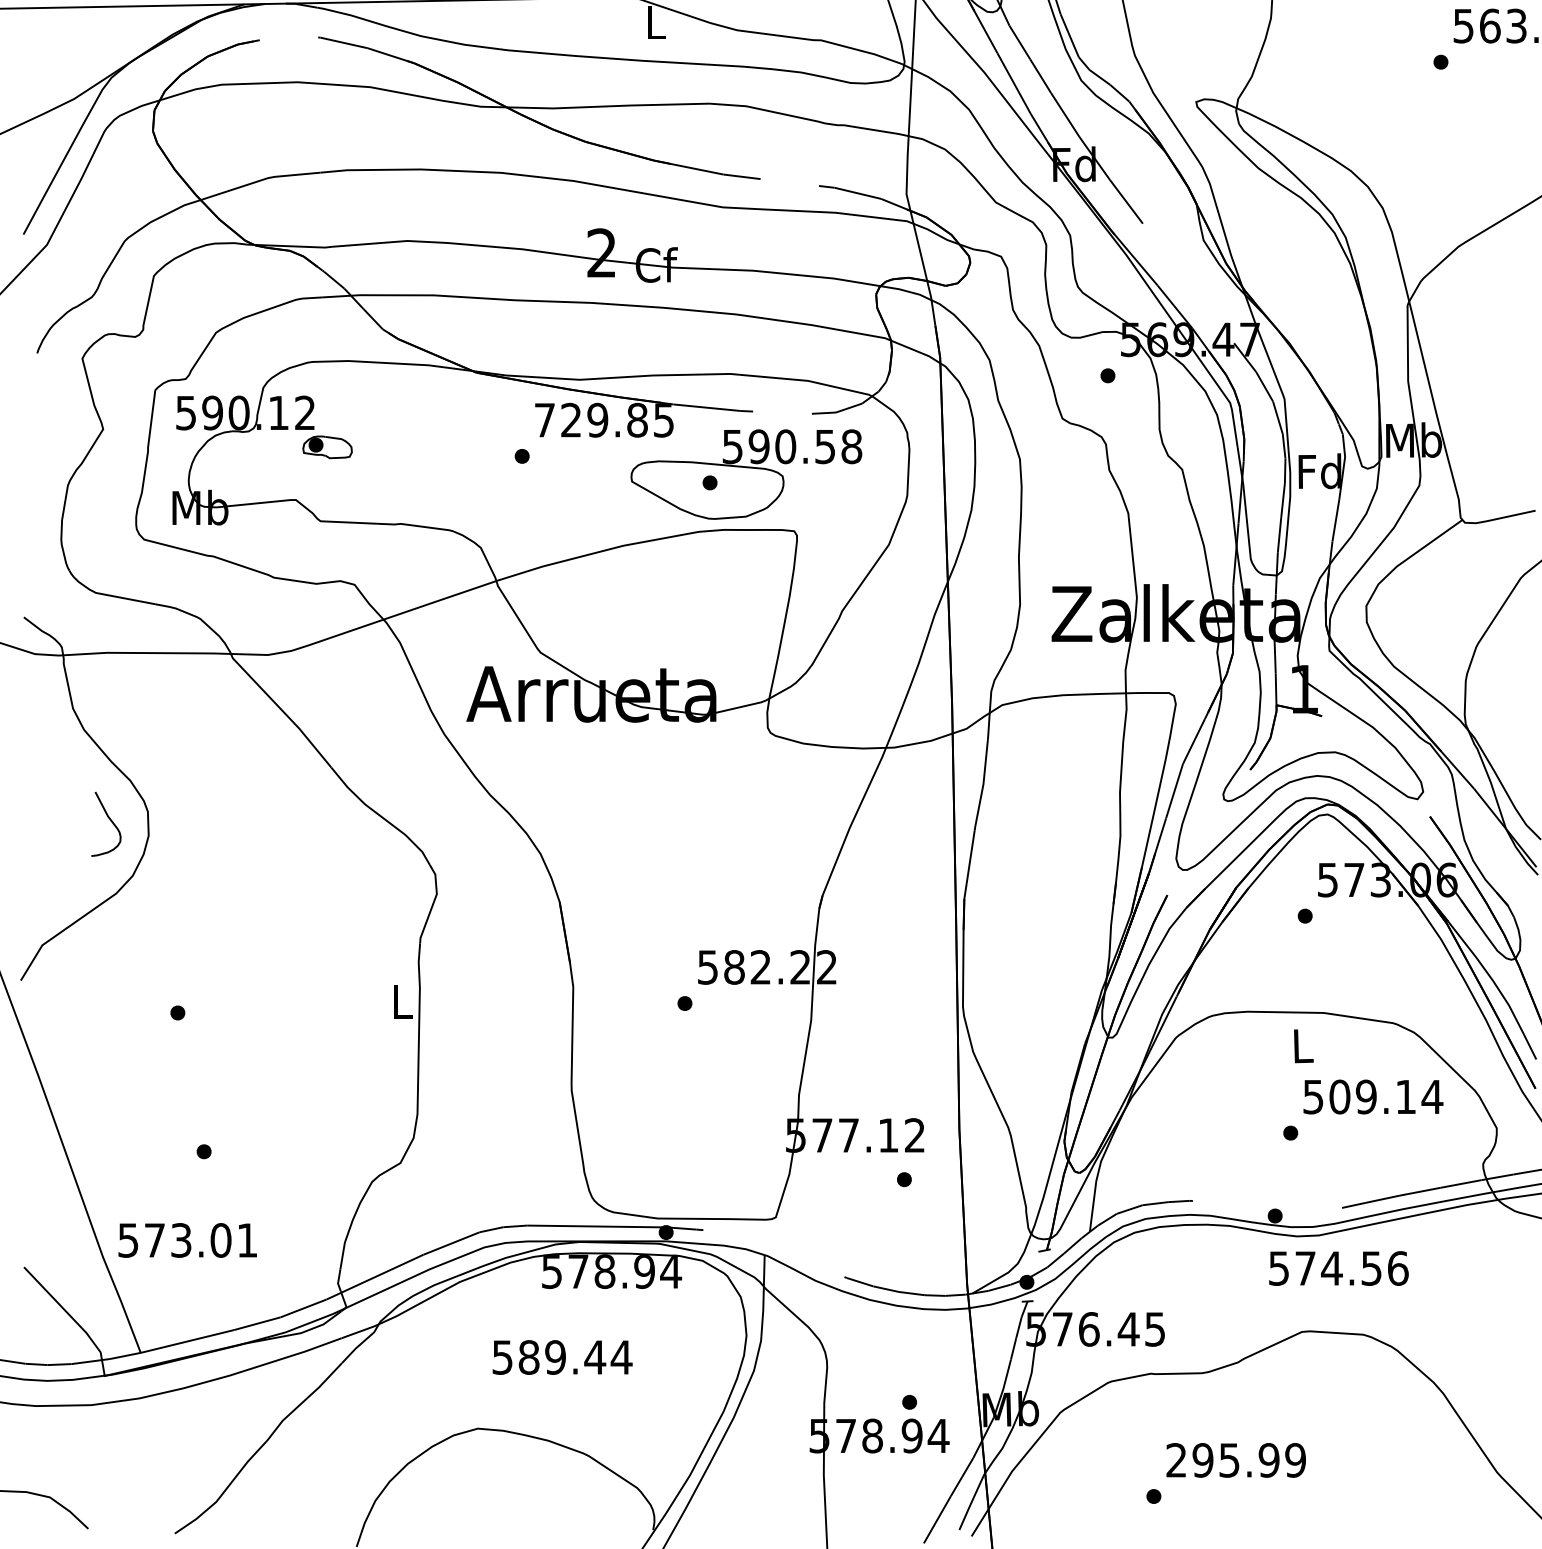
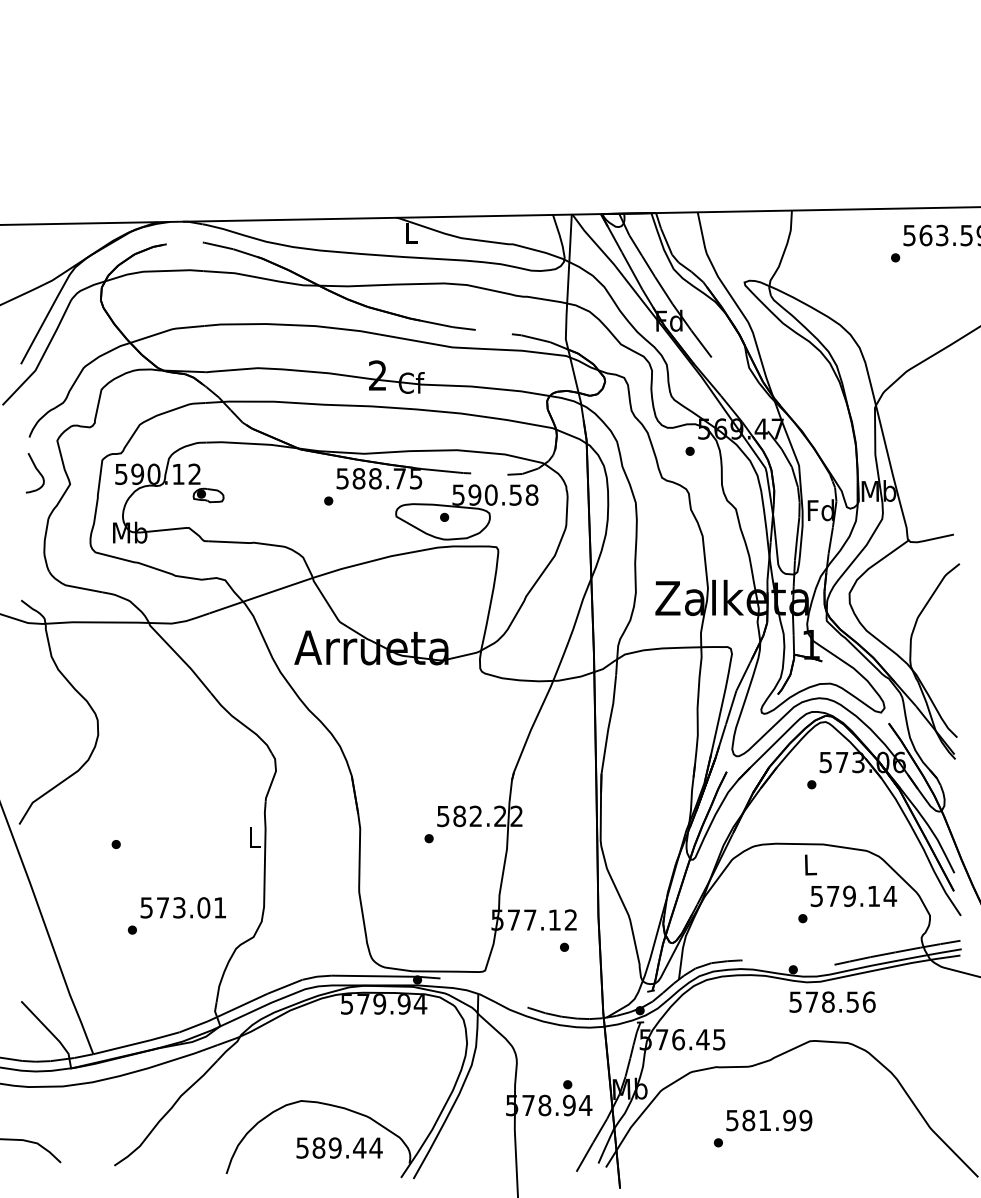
text: (591, 419) -> (371, 478), 729.85 -> 588.75
curve: (108, 820) -> (36, 470), moved
text: (1338, 1097) -> (832, 896), 509.14 -> 579.14
text: (186, 1239) -> (182, 907), moved
text: (1332, 1267) -> (828, 1001), 574.56 -> 578.56
text: (604, 1272) -> (379, 1004), 578.94 -> 579.94
text: (562, 1356) -> (339, 1147), moved
text: (1202, 1460) -> (748, 1120), 295.99 -> 581.99

